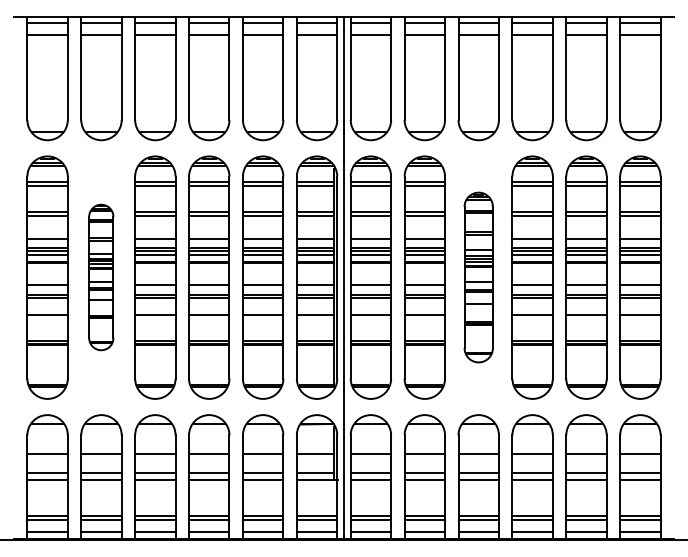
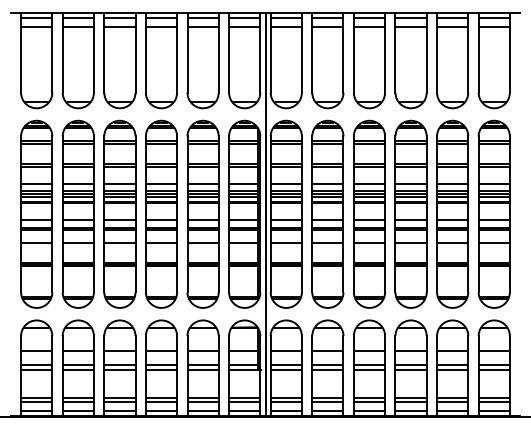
part: (100, 276) -> (77, 213), size x1.67
part: (478, 276) -> (369, 213), size x1.43

